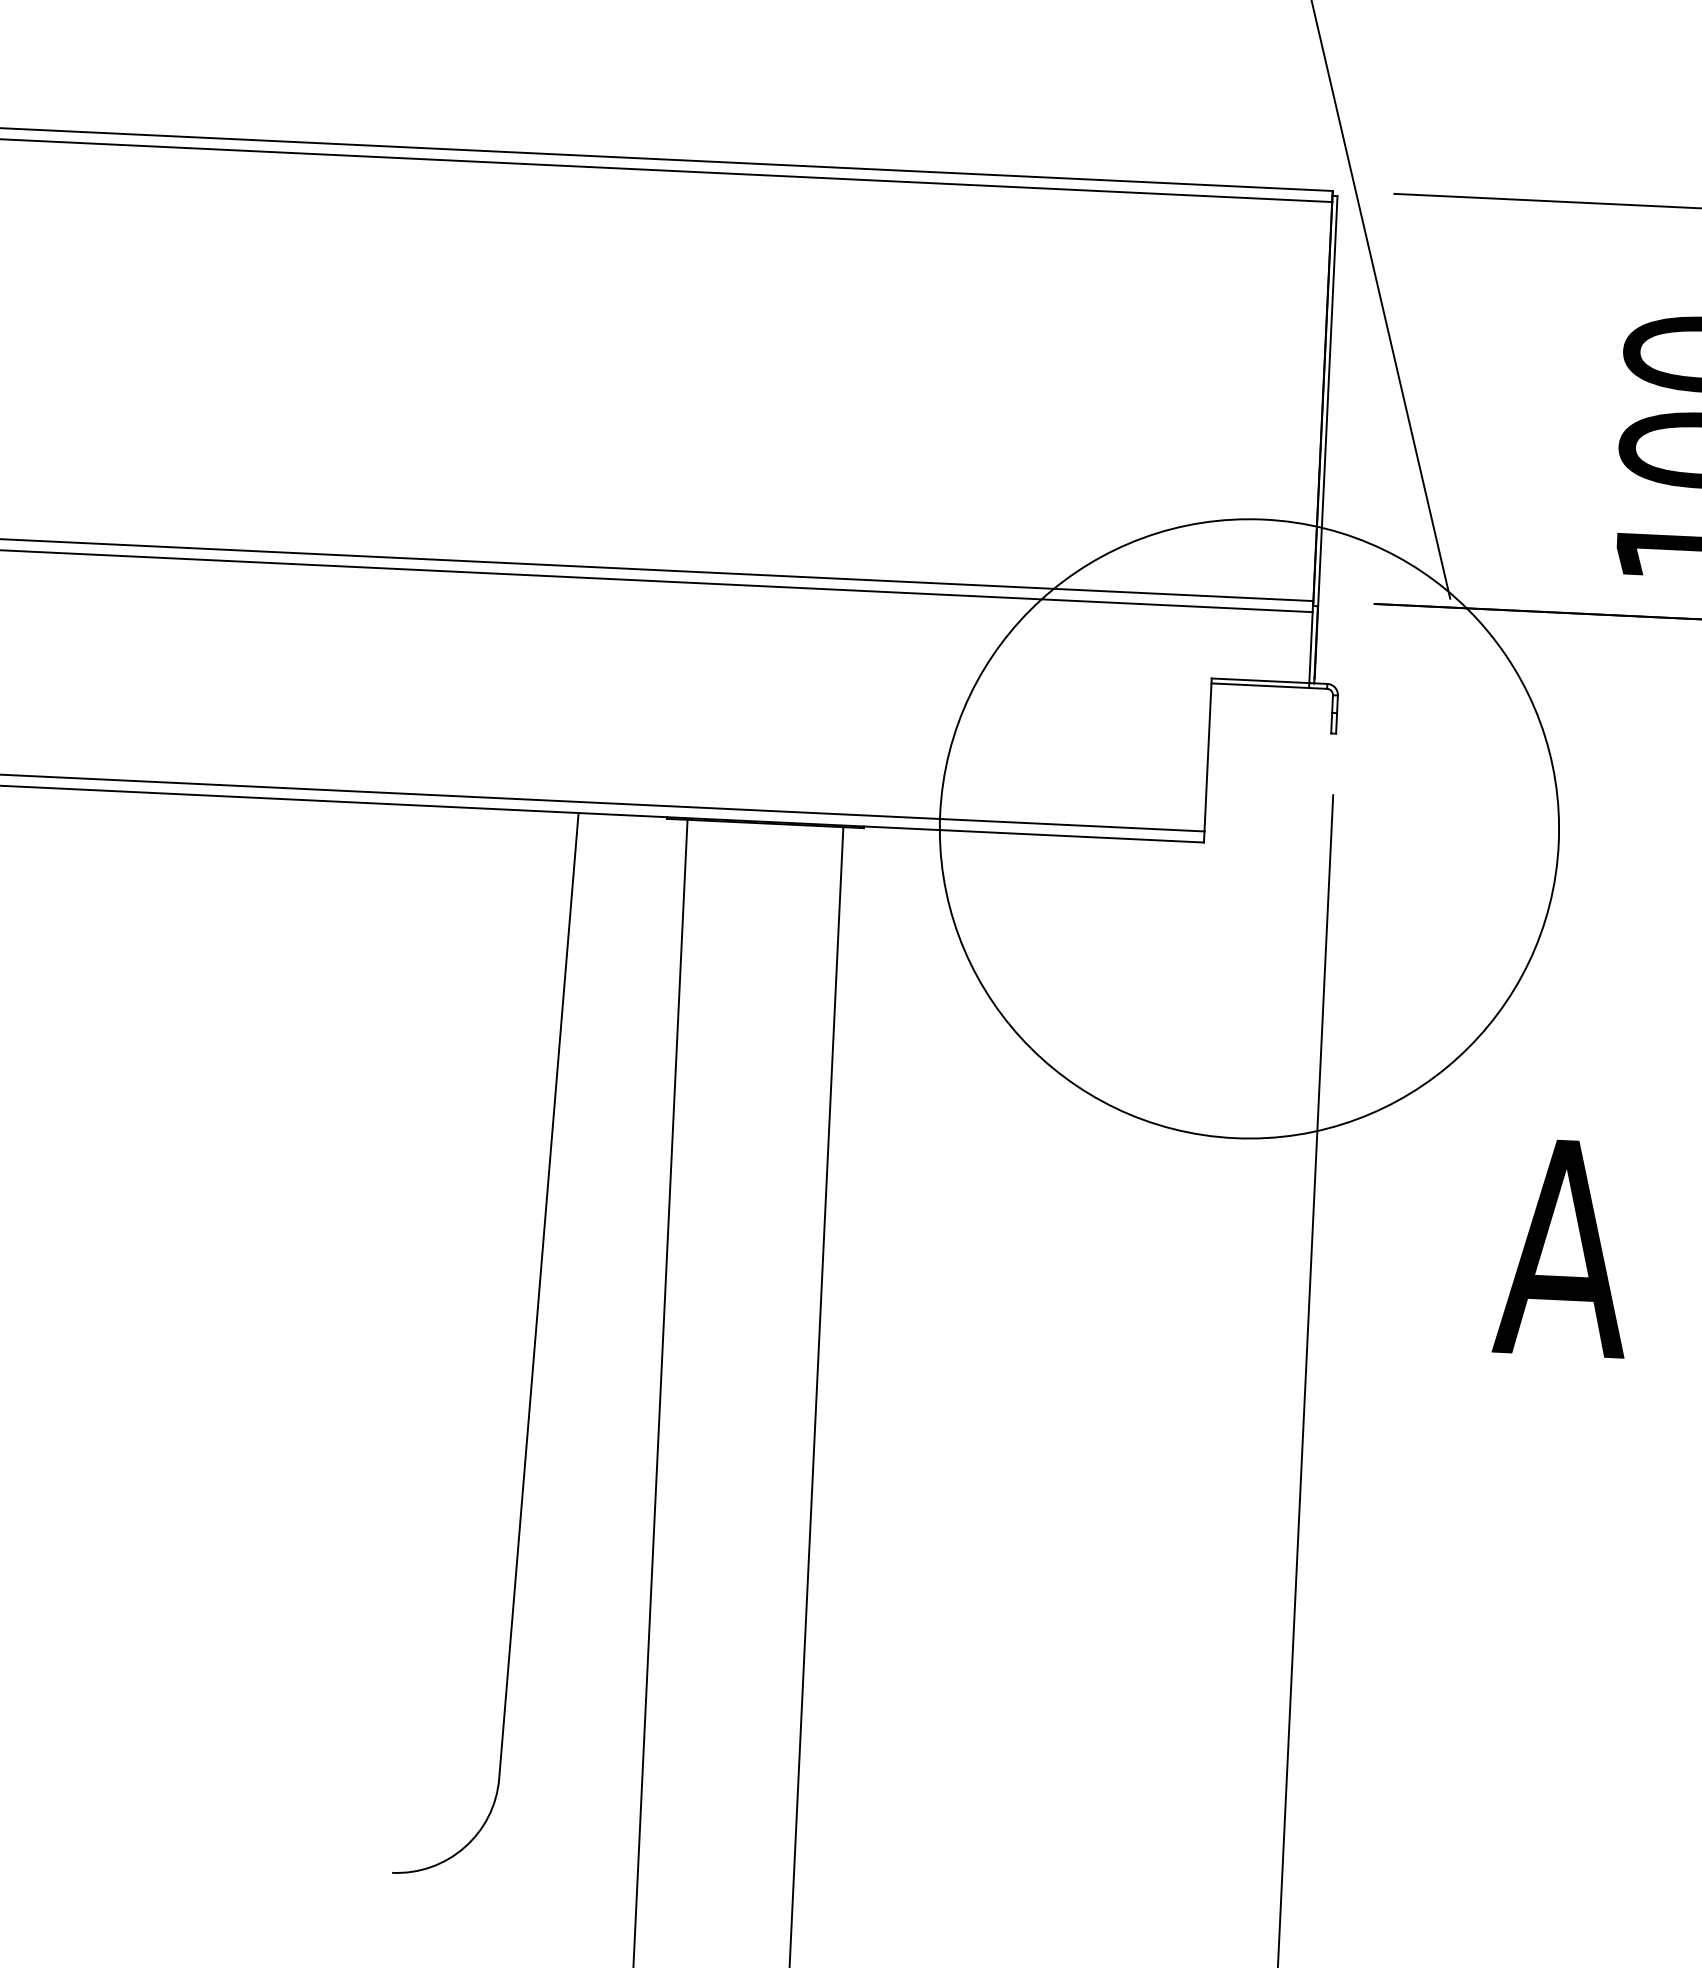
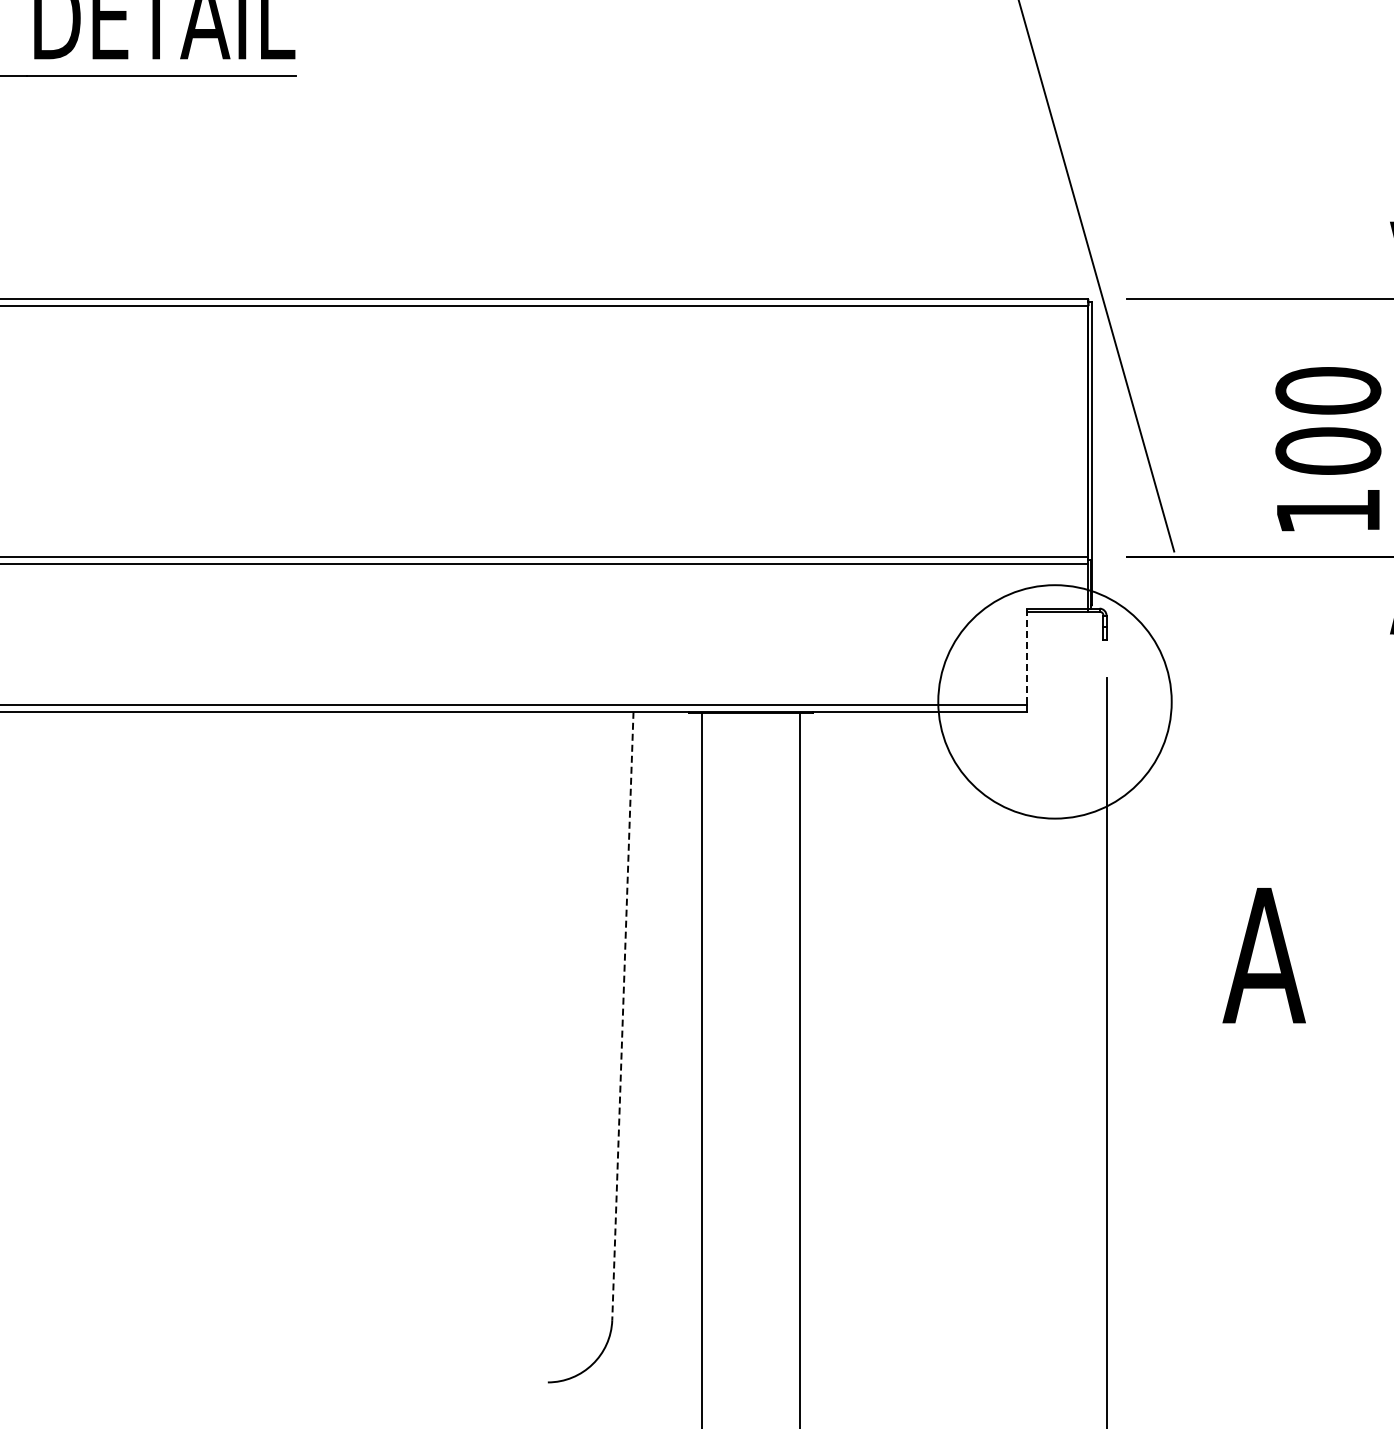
line: (1207, 756) -> (1026, 657), solid -> dashed
circle: (1248, 828) -> (1054, 701), size x0.6
line: (538, 1296) -> (622, 1016), solid -> dashed

